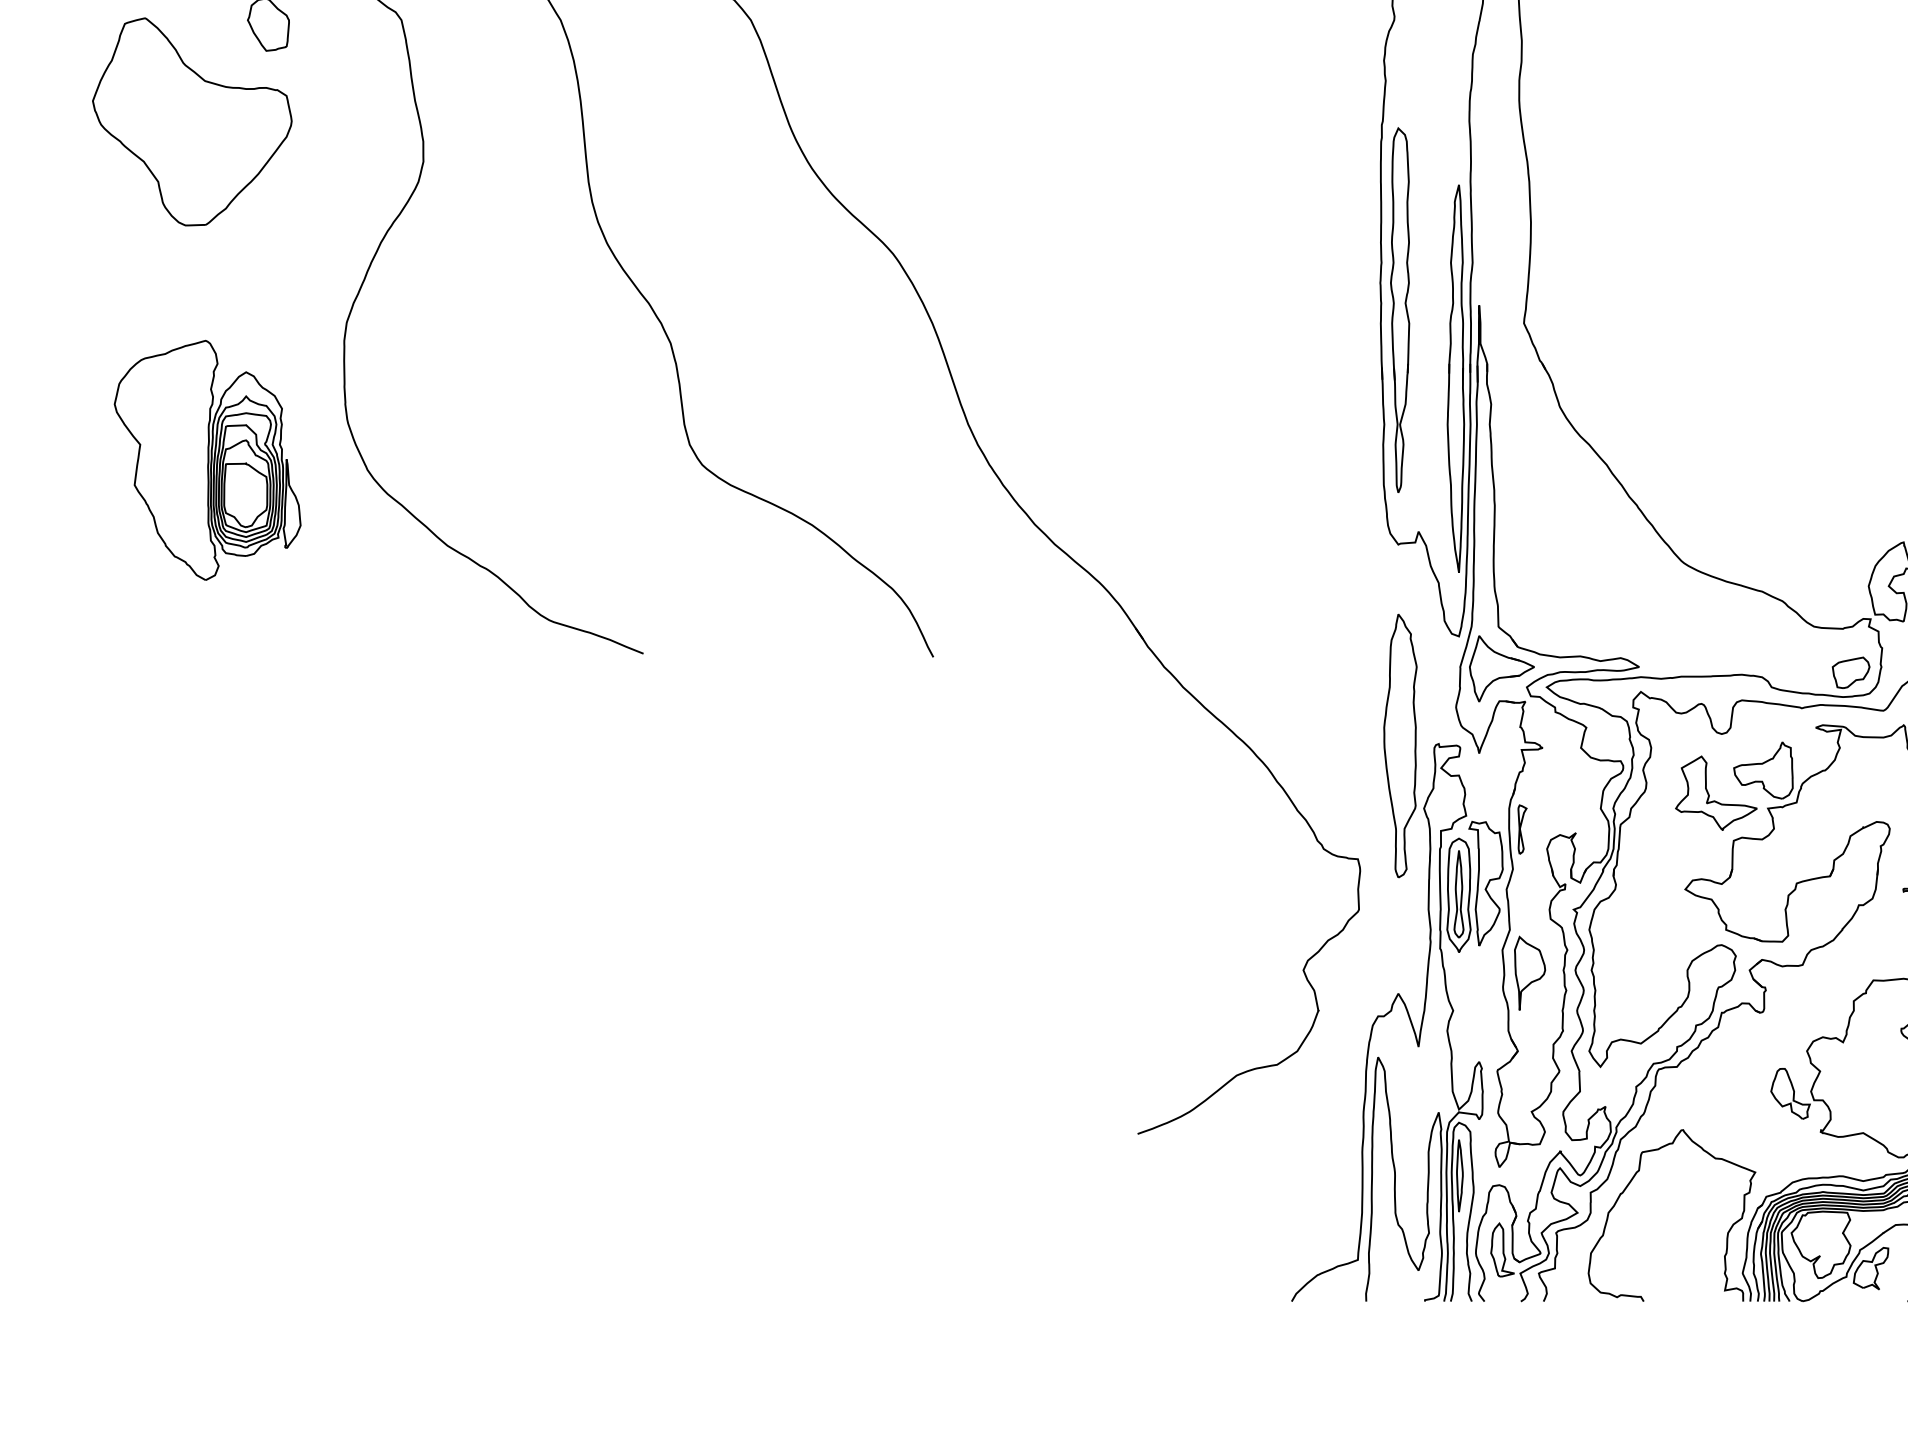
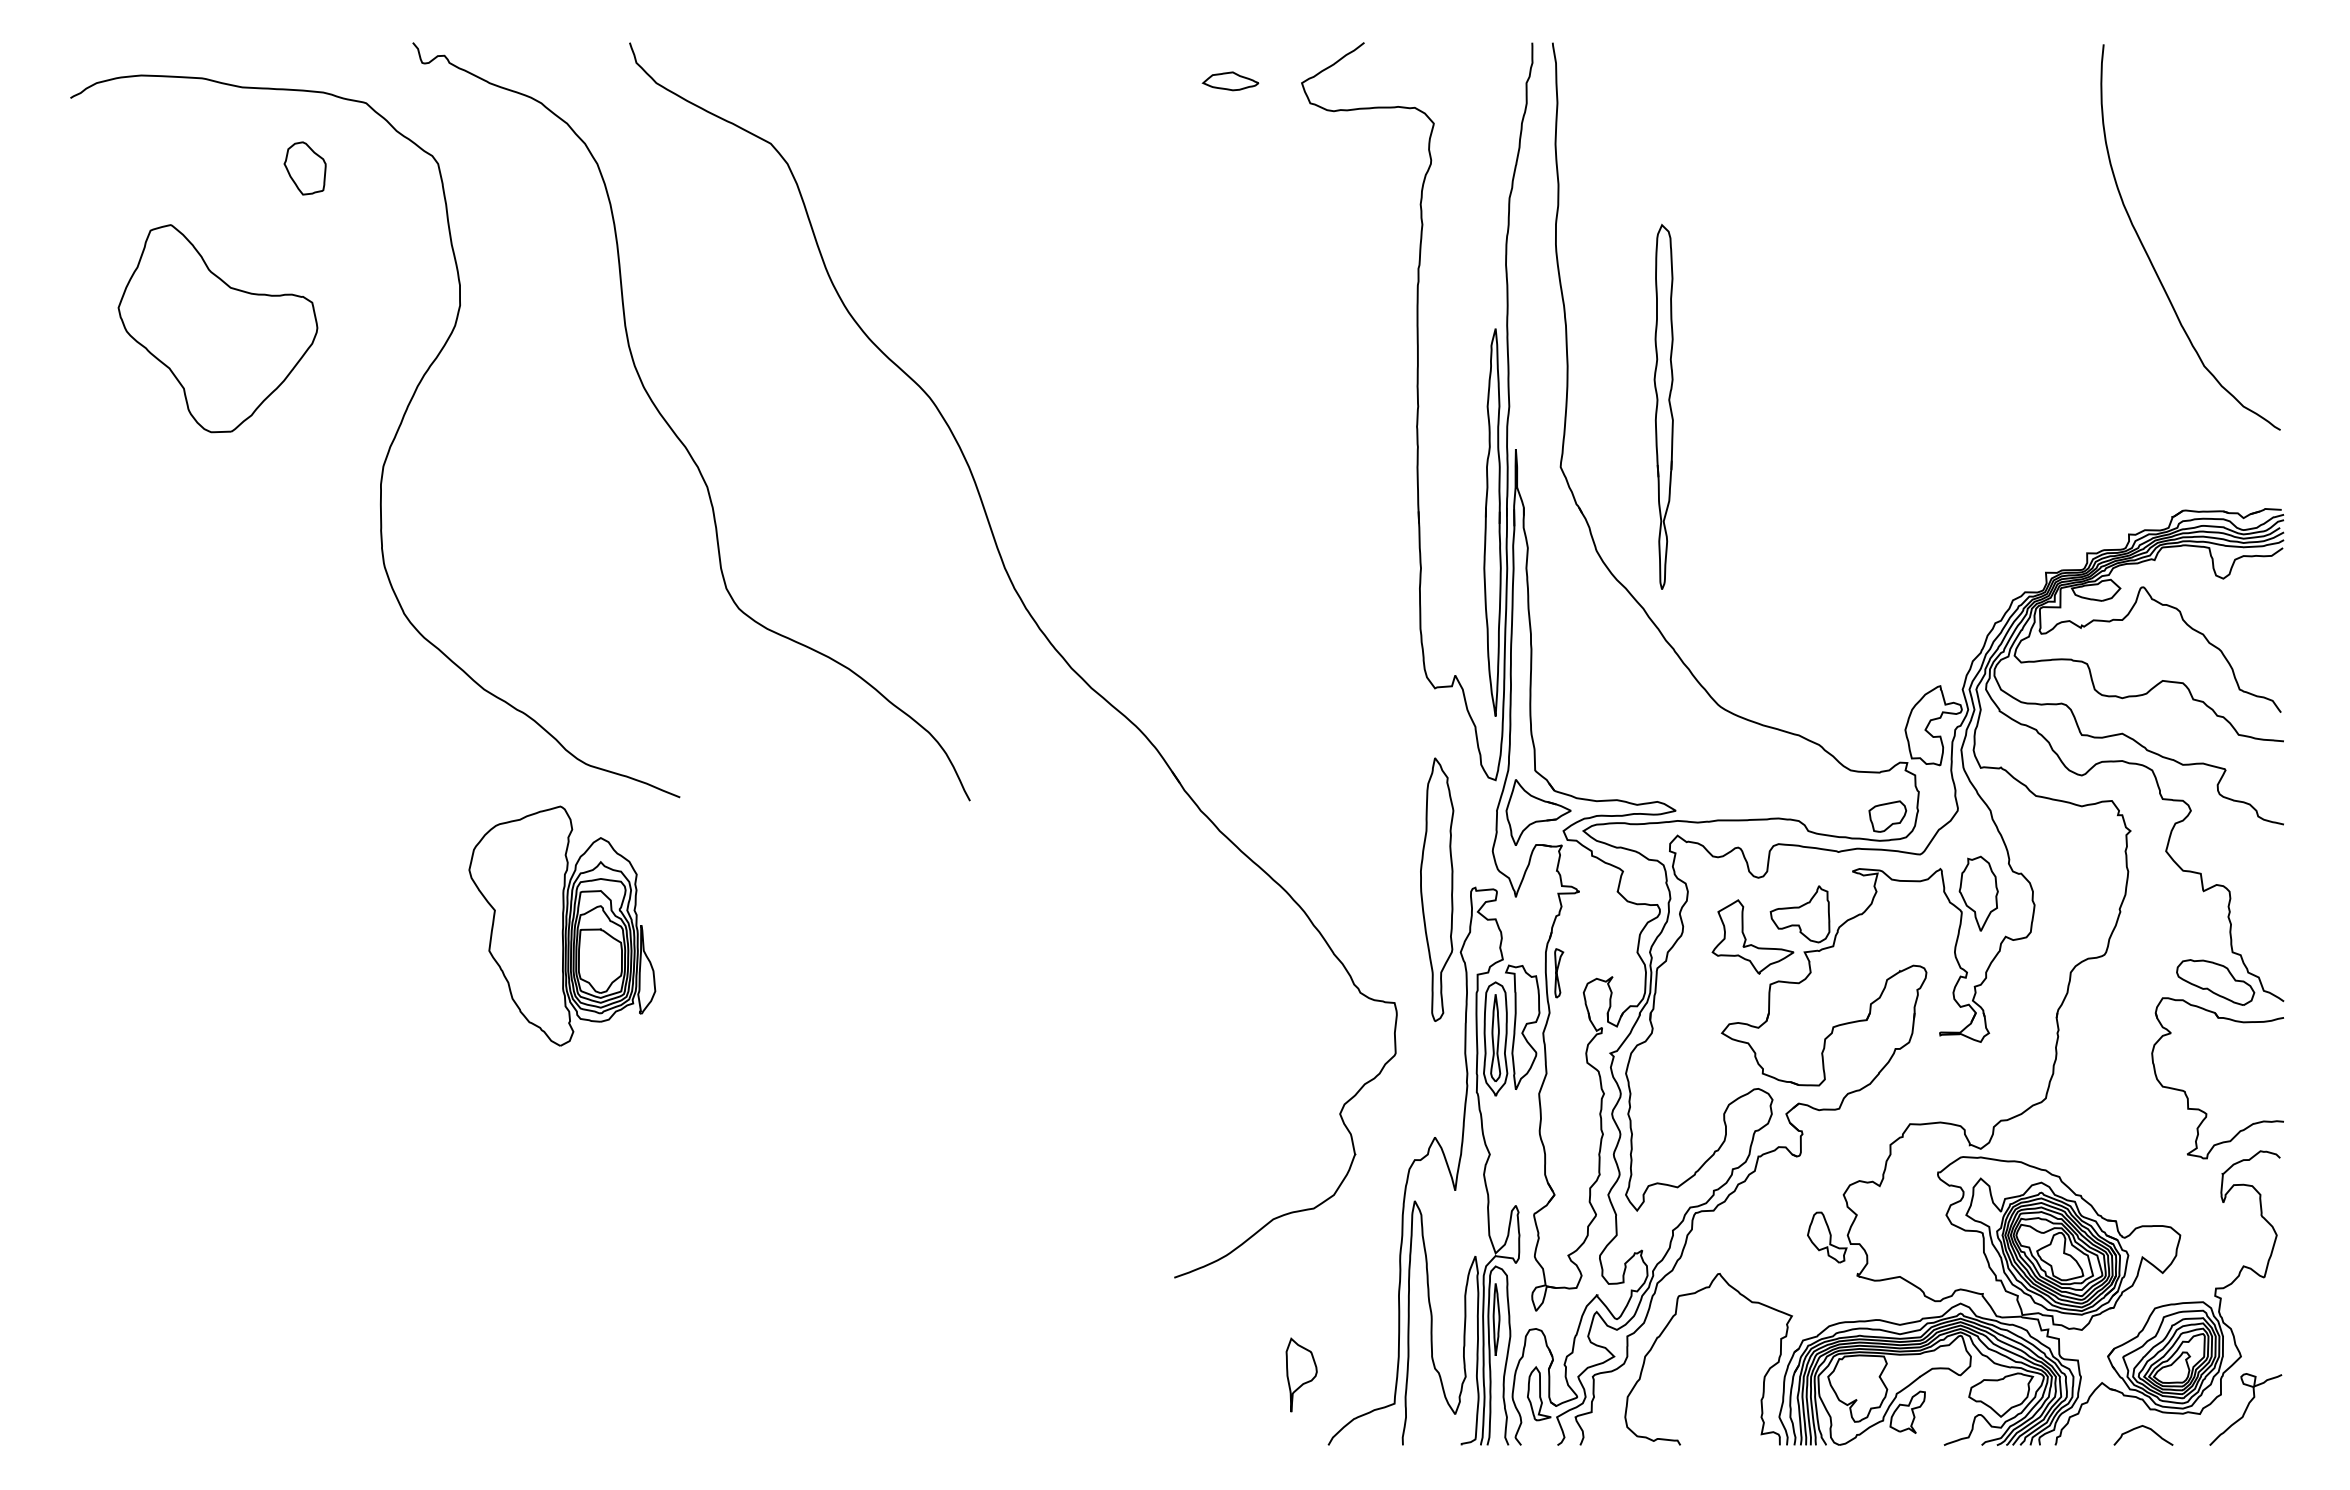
part: (191, 121) -> (217, 328), moved
part: (1399, 309) -> (1663, 406), moved
part: (207, 459) -> (562, 925), moved
part: (1529, 972) -> (1301, 1374), moved

